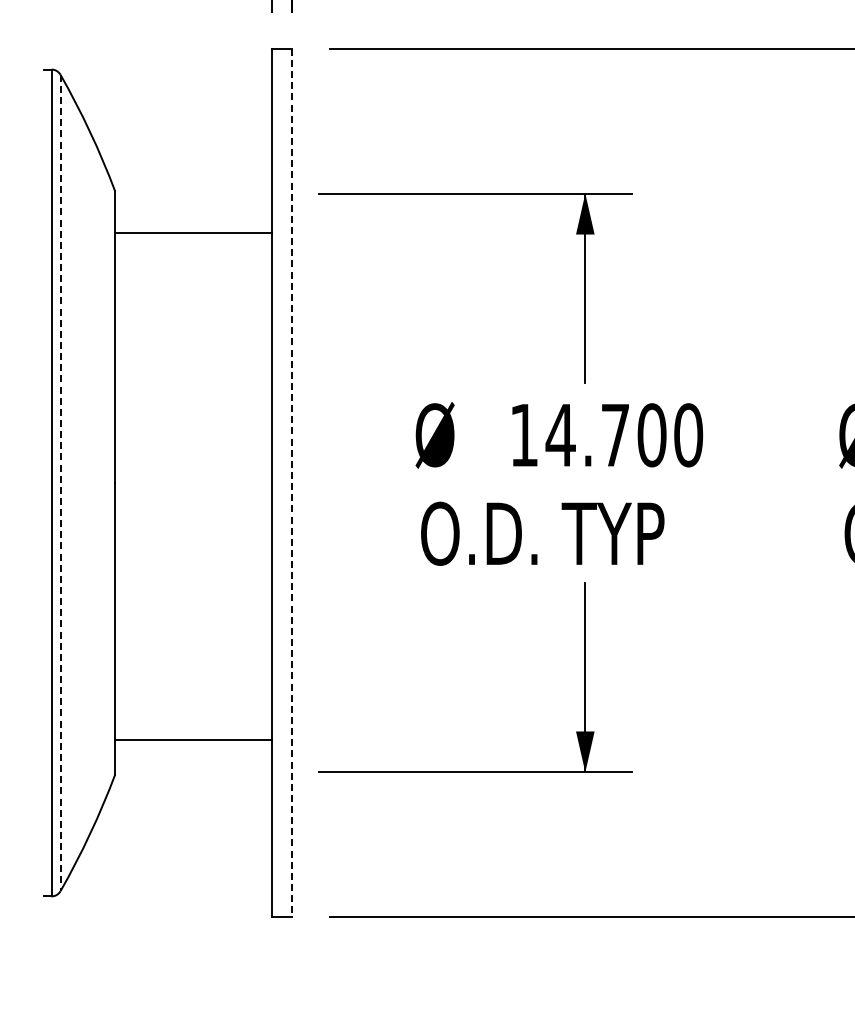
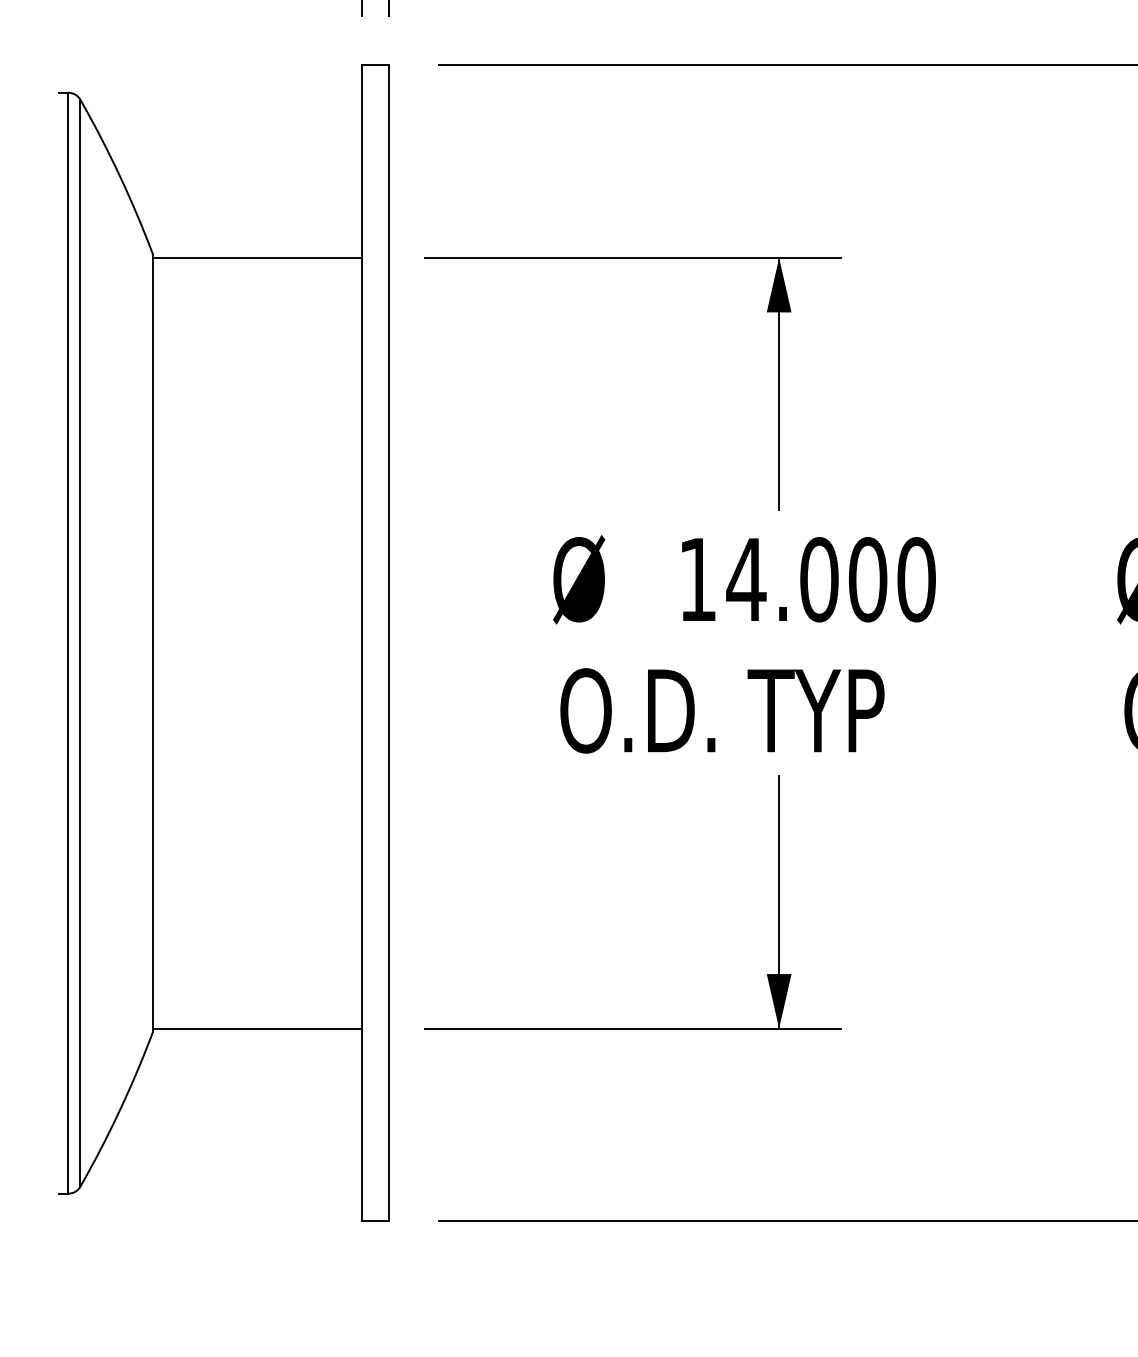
line: (193, 232) -> (257, 257), moved
text: (615, 435) -> (819, 579), 14.700 -> 14.000
line: (60, 483) -> (80, 643), dashed -> solid
line: (292, 483) -> (389, 643), dashed -> solid
line: (193, 740) -> (257, 1028), moved

